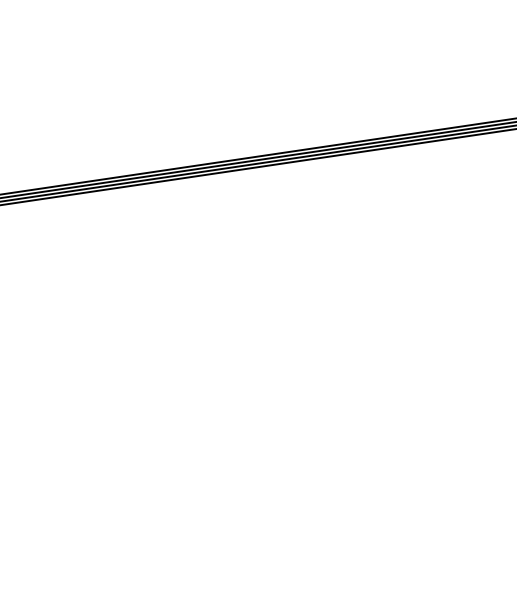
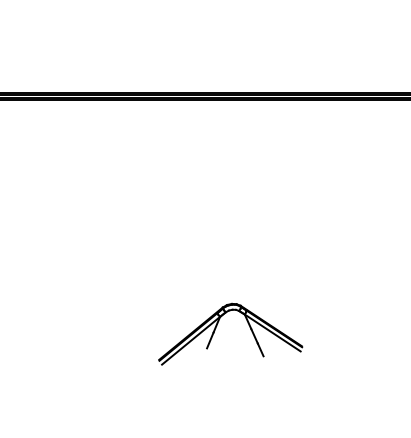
part: (315, 495) -> (217, 326), added

